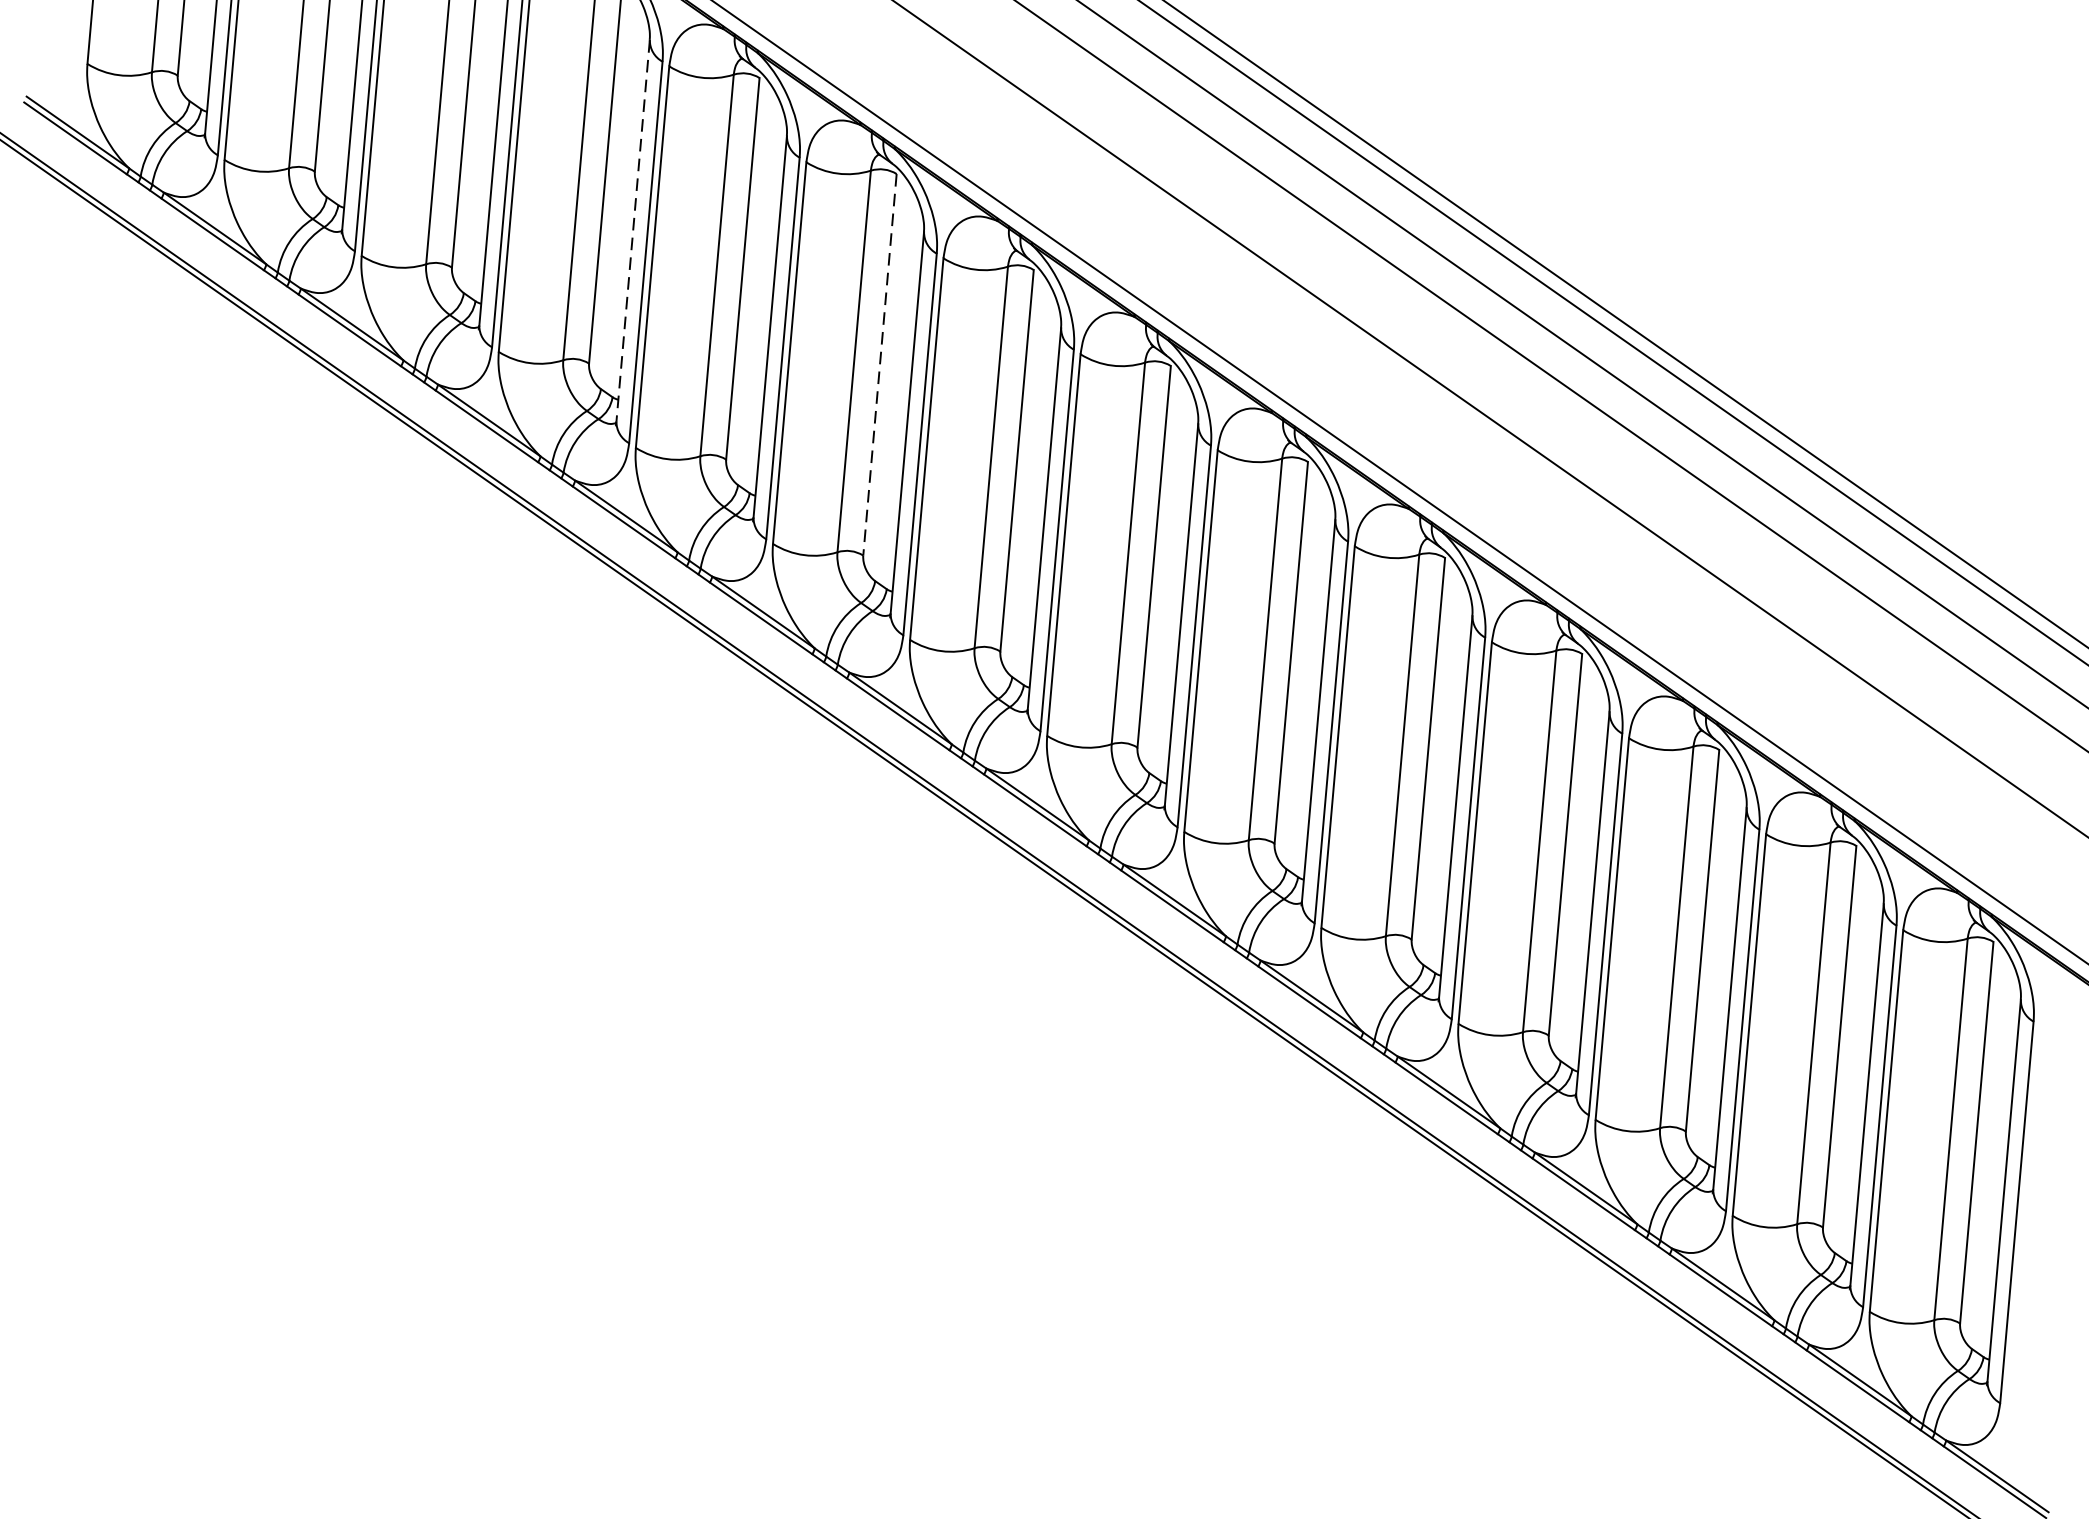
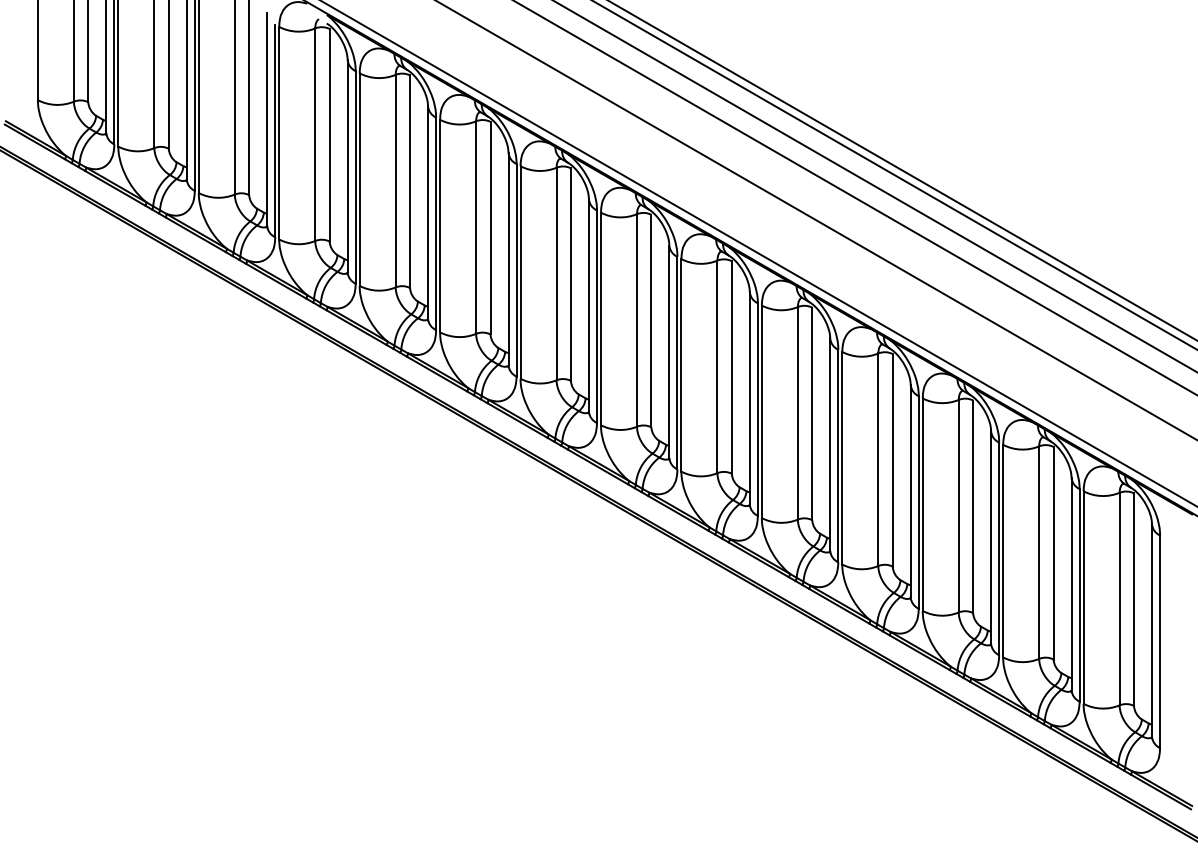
line: (632, 231) -> (347, 166), dashed -> solid
line: (879, 365) -> (490, 228), dashed -> solid

